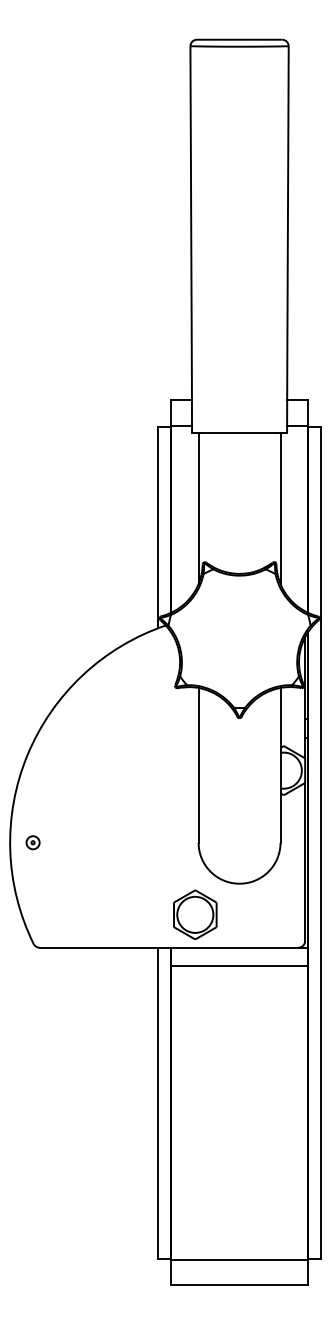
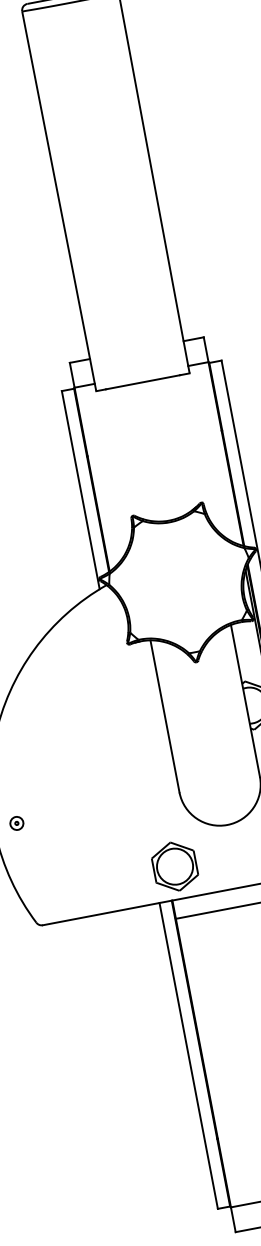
line: (198, 508) -> (116, 464), removed
line: (280, 508) -> (197, 448), removed
part: (195, 914) -> (175, 866), moved

